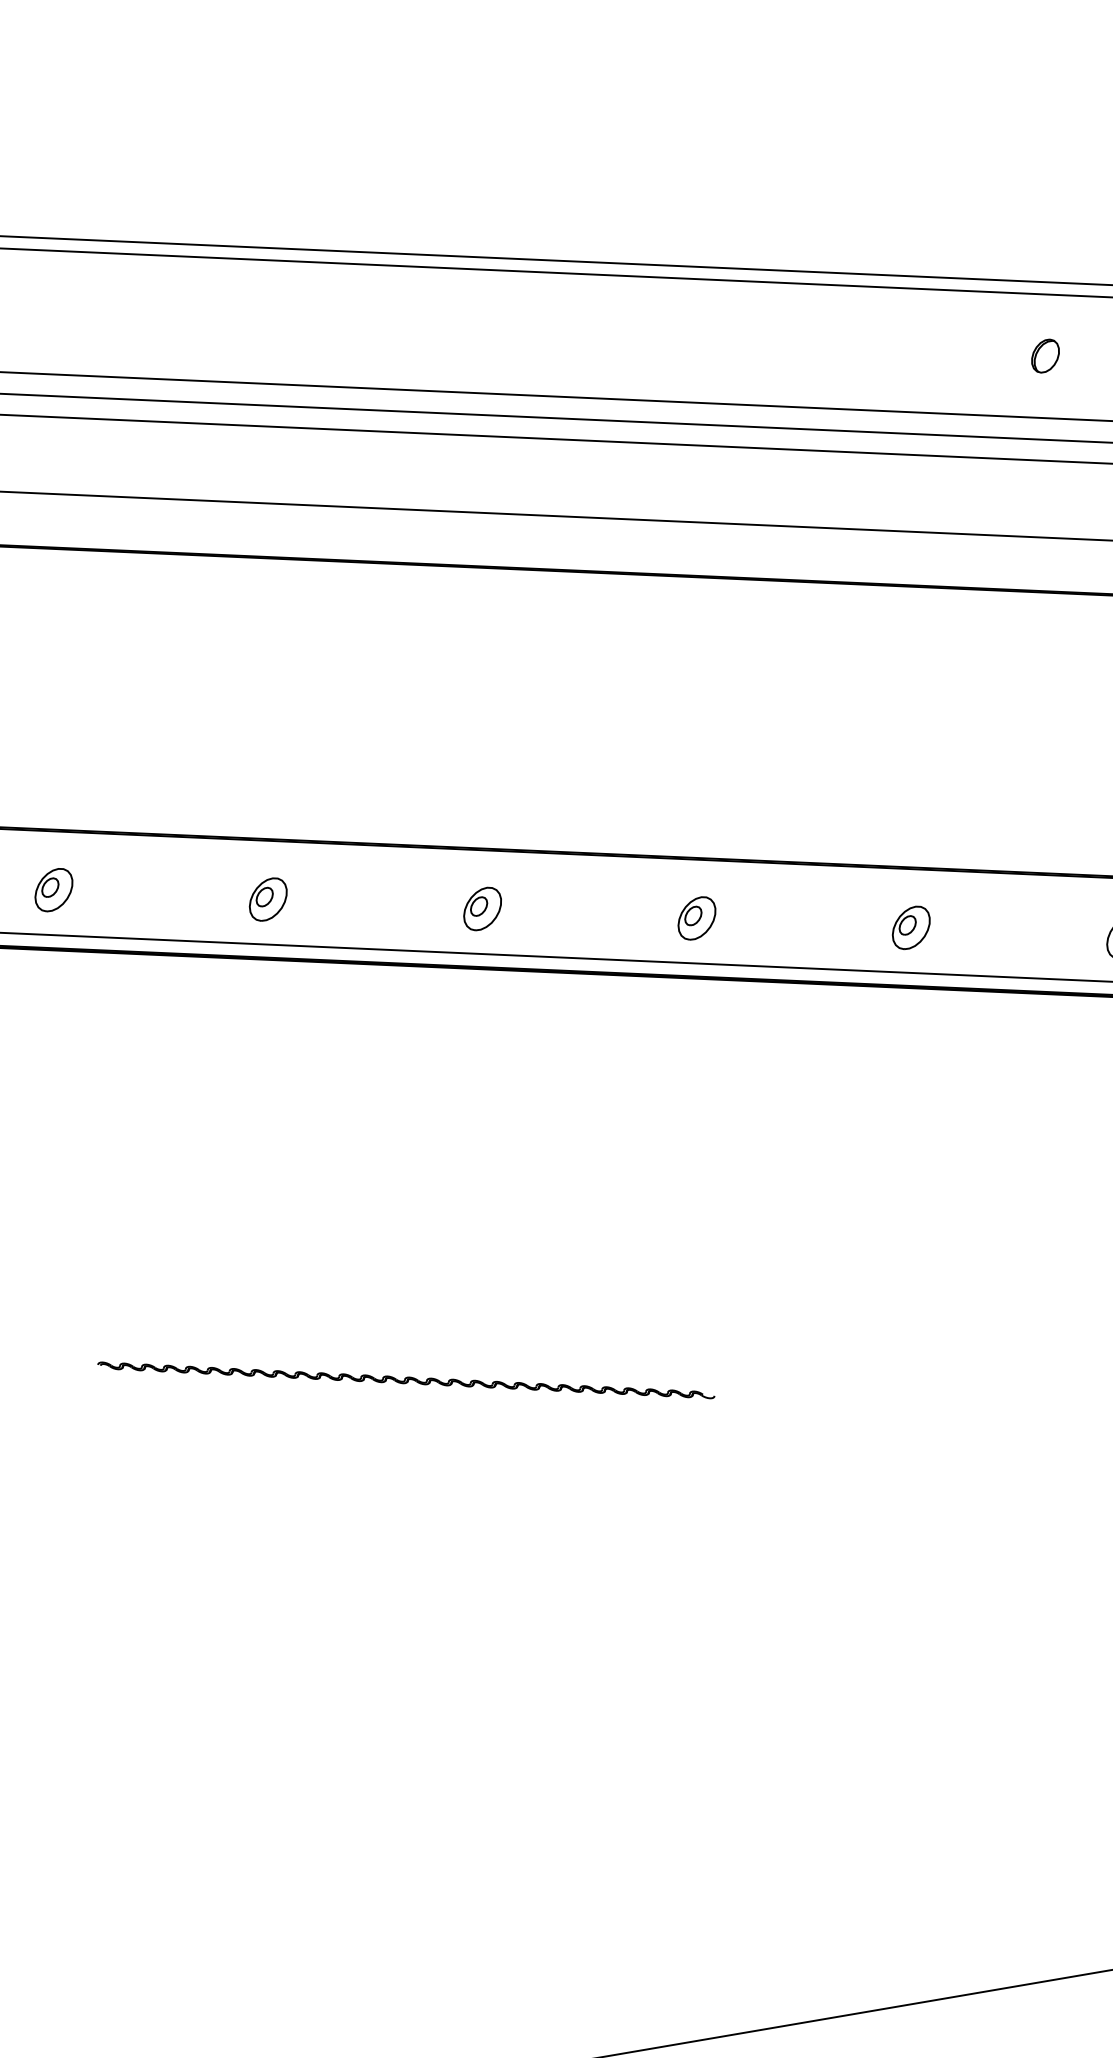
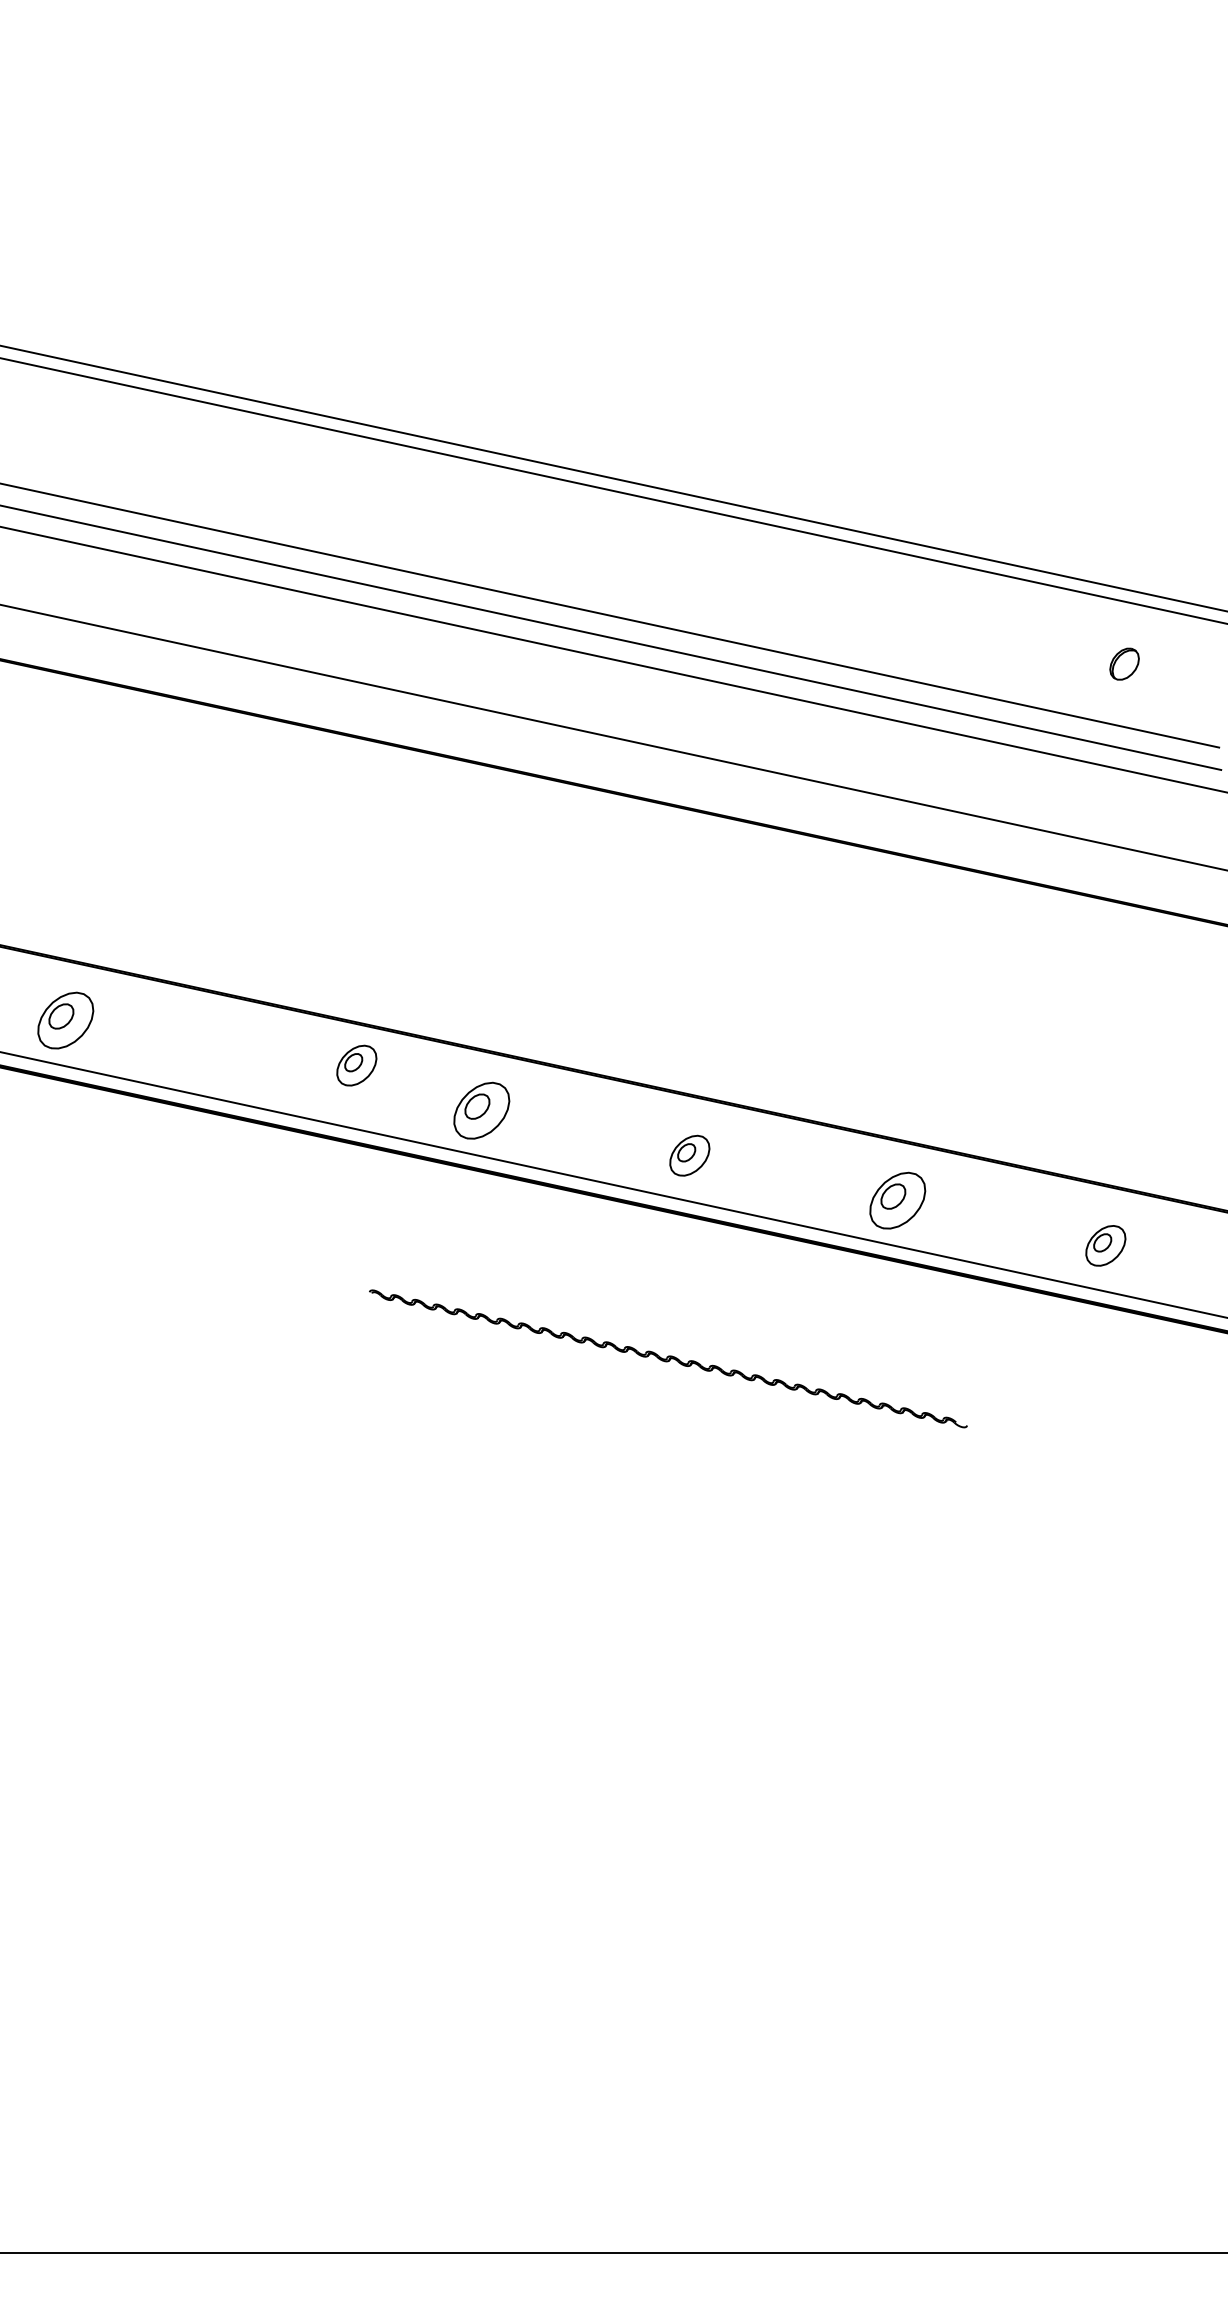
part: (53, 890) -> (65, 1020), size x1.4
part: (267, 899) -> (356, 1065), moved
part: (482, 908) -> (481, 1110), size x1.4
part: (910, 927) -> (897, 1200), size x1.4
part: (406, 1380) -> (668, 1358), moved

